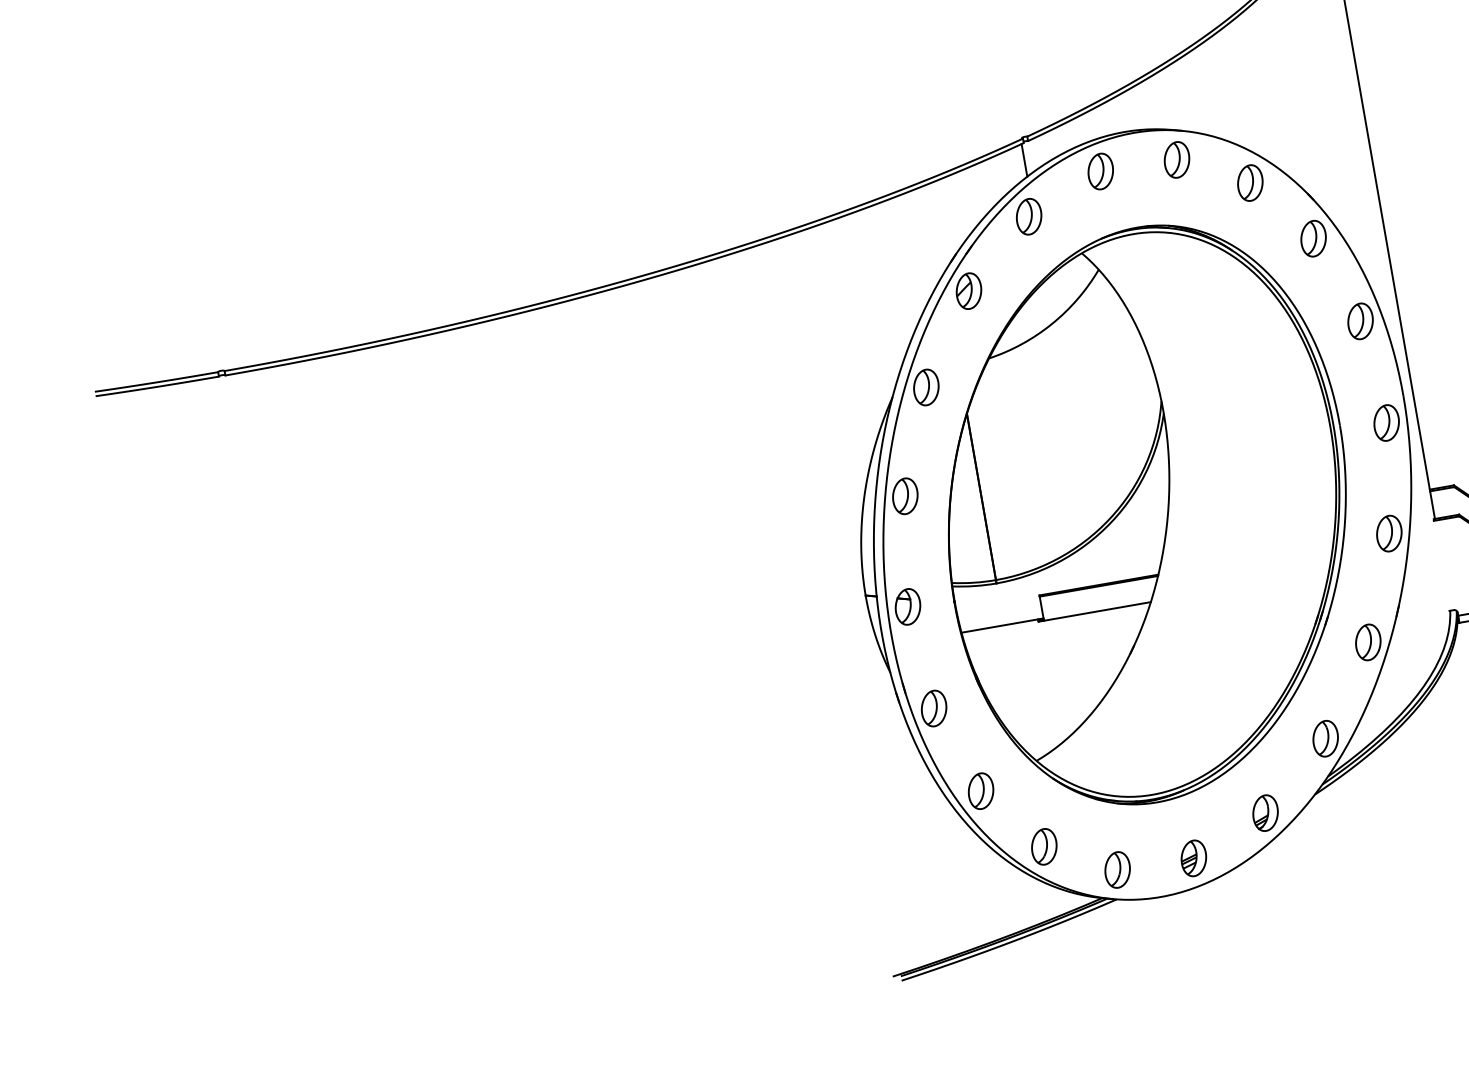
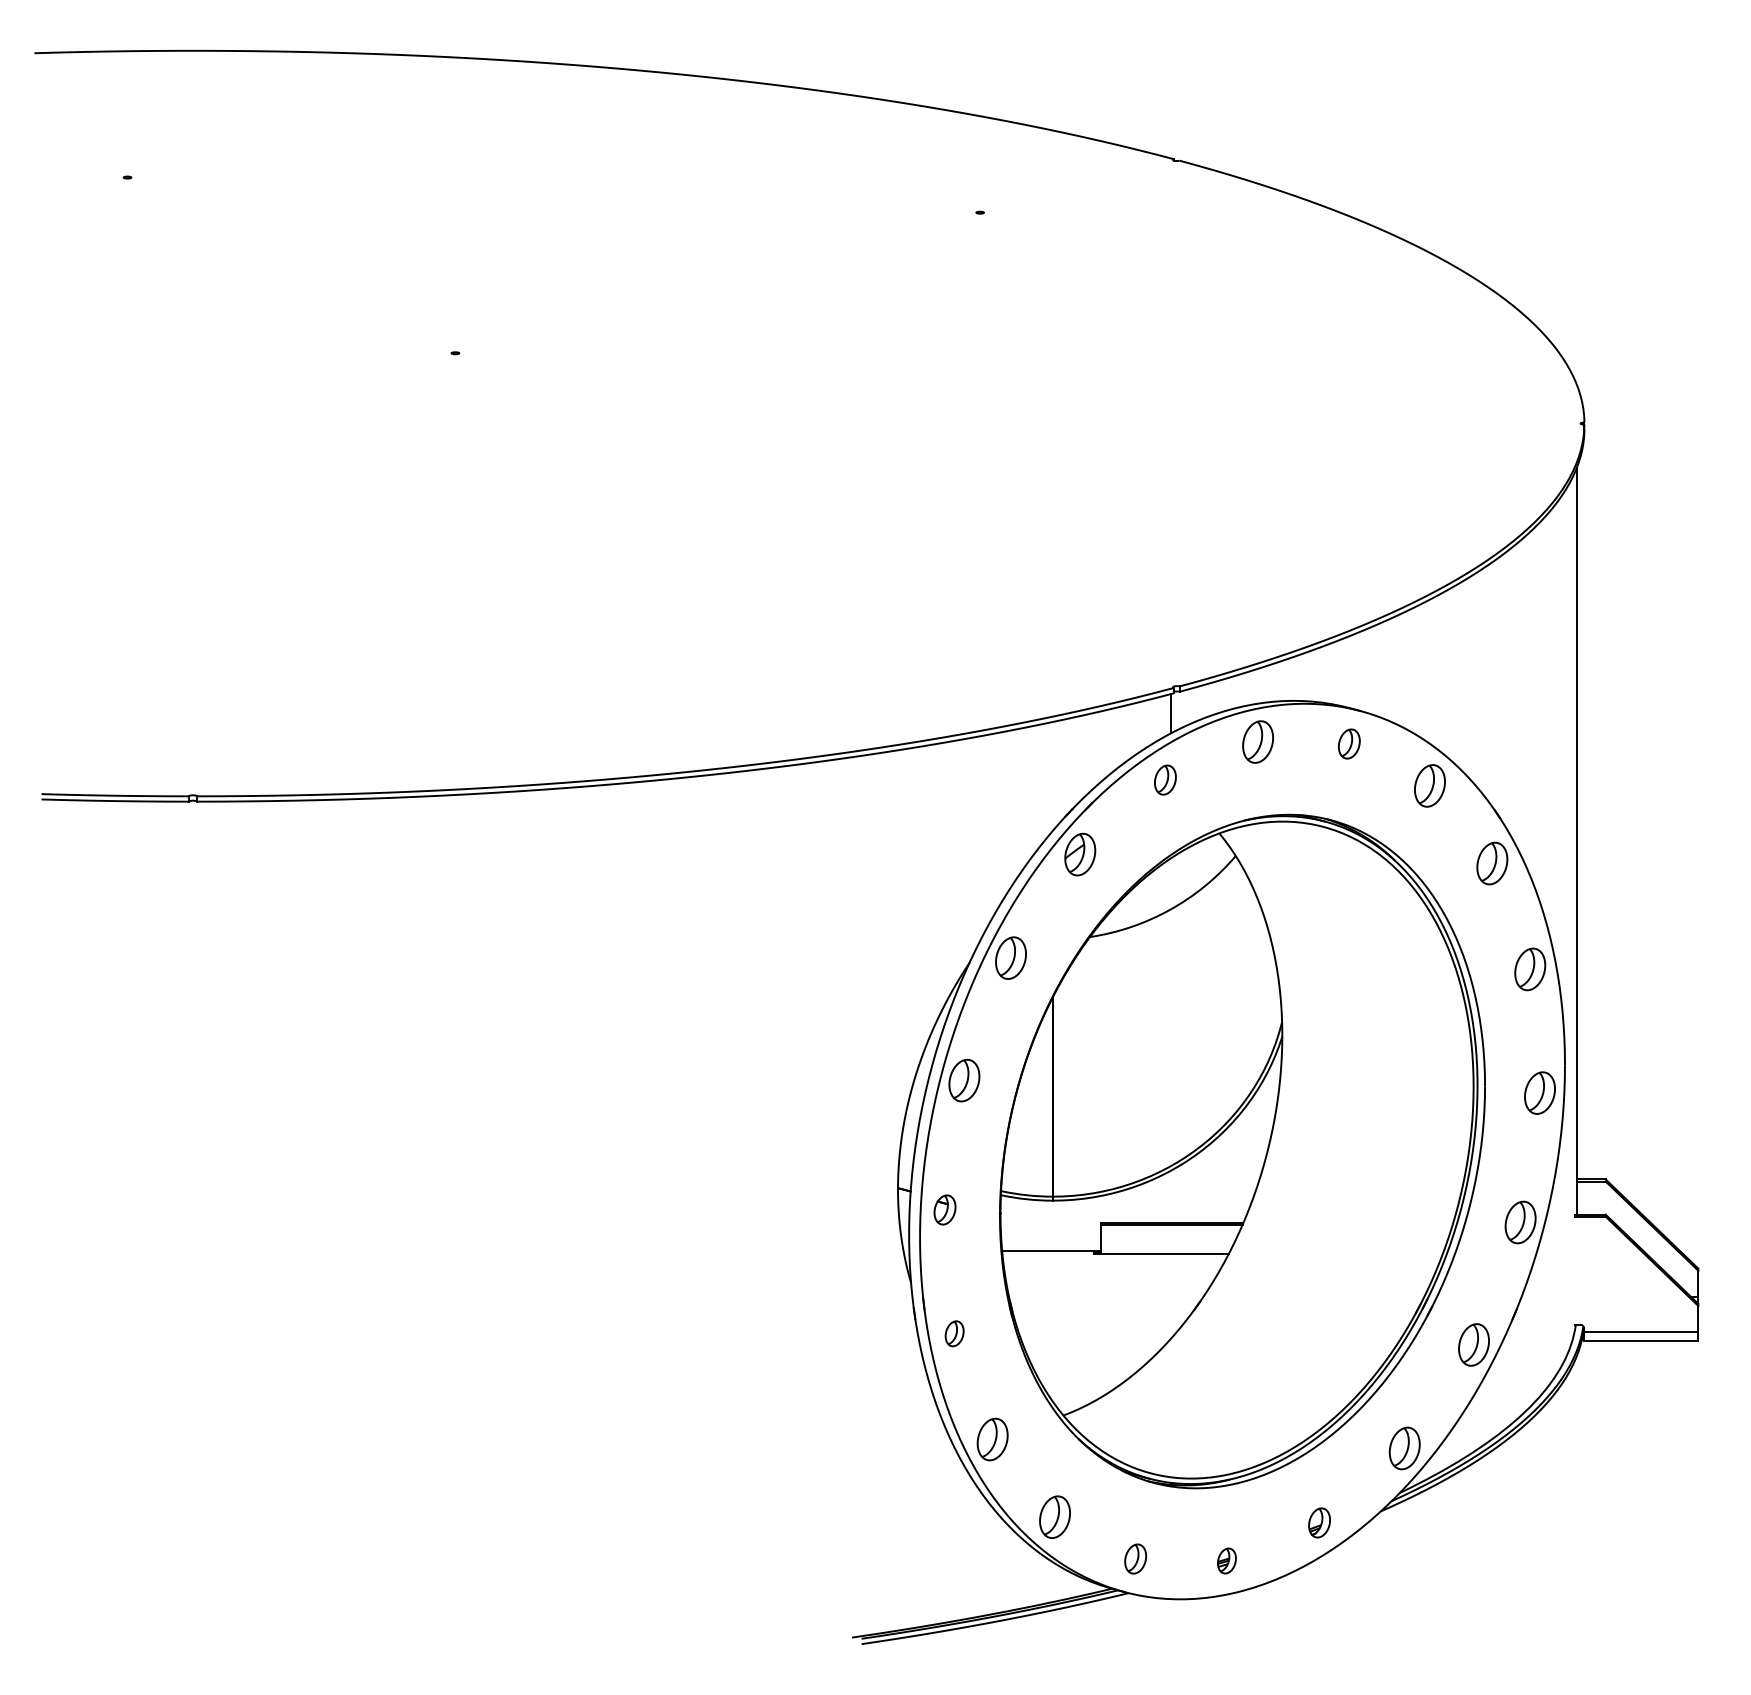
part: (1177, 159) -> (1349, 743), size x0.7
part: (1029, 216) -> (1165, 779), size x0.7
part: (907, 606) -> (944, 1209), size x0.7
part: (933, 708) -> (954, 1333), size x0.6
part: (1265, 812) -> (1319, 1522), size x0.7
part: (1193, 857) -> (1226, 1560), size x0.6
part: (1117, 869) -> (1135, 1558), size x0.7

